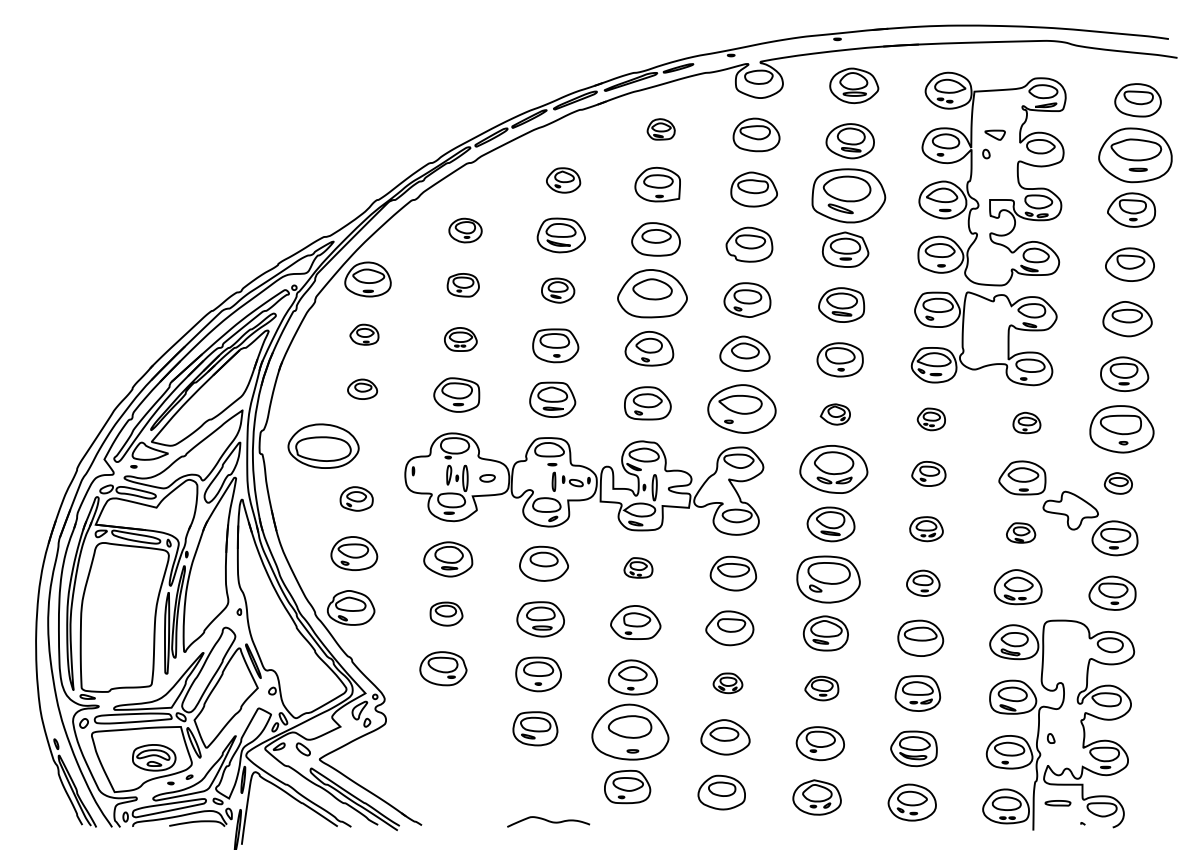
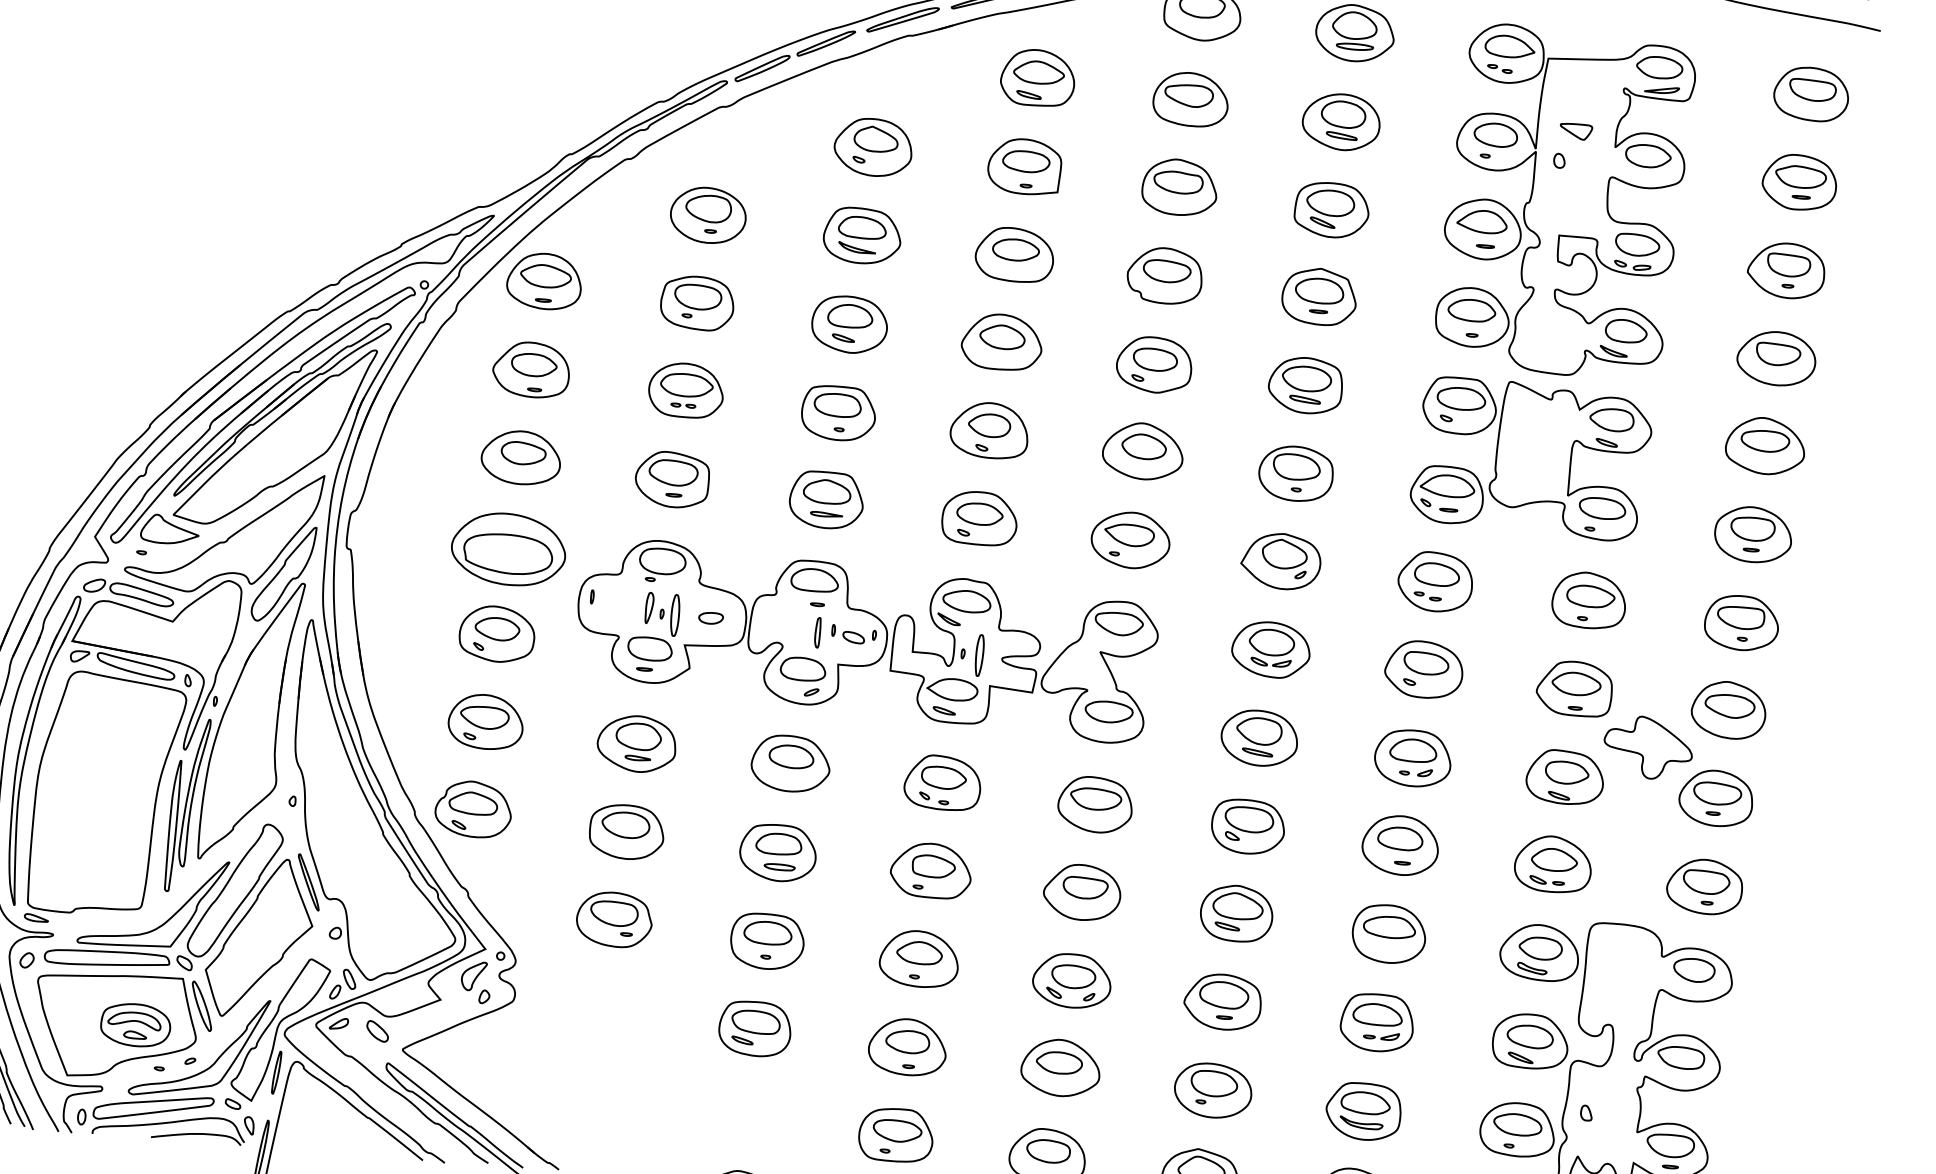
part: (660, 129) -> (1036, 77), size x1.67
part: (1134, 154) -> (1798, 181), size x0.62
part: (563, 180) -> (873, 147), size x1.43
part: (848, 195) -> (1331, 209), size x0.62
part: (465, 230) -> (708, 215), size x1.43
part: (463, 285) -> (697, 303), size x1.43
part: (558, 290) -> (850, 324), size x1.43
part: (652, 293) -> (1001, 341), size x0.71
part: (364, 334) -> (531, 369), size x1.67
part: (460, 339) -> (685, 390), size x1.43
part: (362, 389) -> (520, 458), size x1.67
part: (741, 409) -> (1130, 540), size x0.71
part: (835, 414) -> (1281, 561), size x1.67
part: (931, 419) -> (1435, 582), size x1.67
part: (1026, 422) -> (1588, 599), size x1.67
part: (1121, 428) -> (1741, 621), size x0.71
part: (323, 445) -> (508, 548), moved
part: (833, 469) -> (1270, 649), size x0.71
part: (928, 473) -> (1423, 668), size x1.43
part: (1118, 483) -> (1728, 710), size x1.67
part: (356, 498) -> (496, 633), size x1.43
part: (926, 529) -> (1412, 759), size x1.43
part: (1020, 532) -> (1564, 776), size x1.67
part: (638, 567) -> (942, 782), size x1.67
part: (828, 579) -> (1248, 826), size x0.71
part: (923, 583) -> (1400, 845), size x1.43
part: (446, 613) -> (626, 830), size x1.43
part: (727, 683) -> (1071, 981), size x1.67
part: (821, 688) -> (1222, 1001), size x1.43
part: (629, 732) -> (906, 1047), size x0.62

